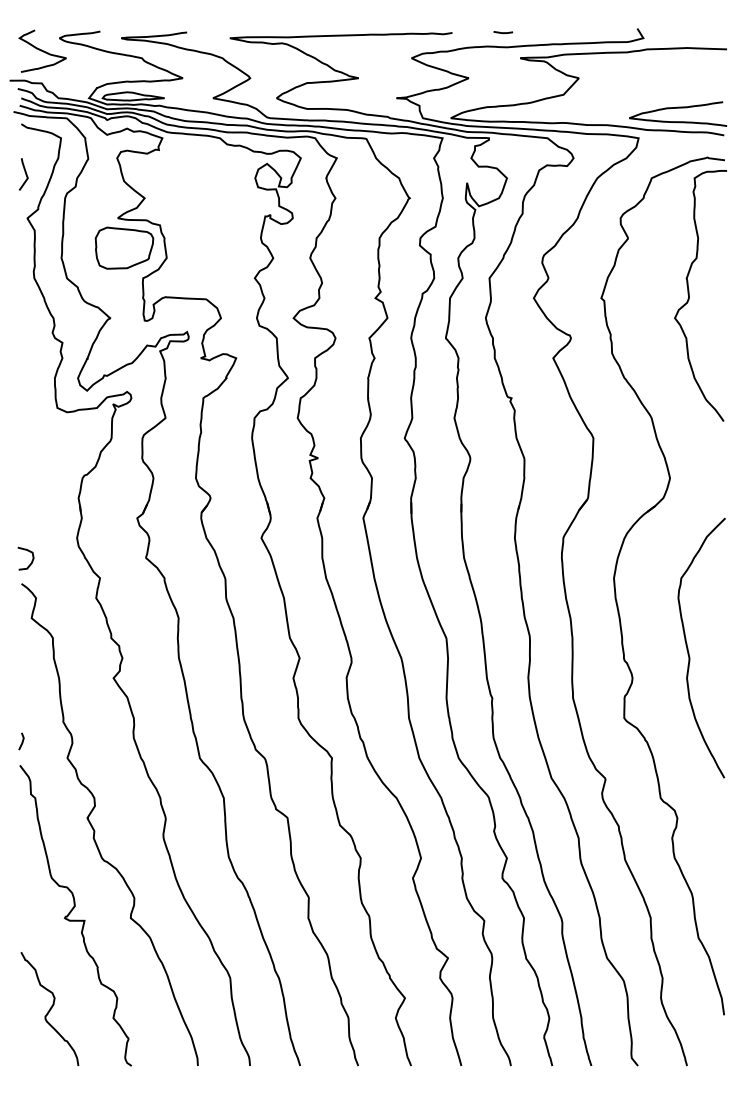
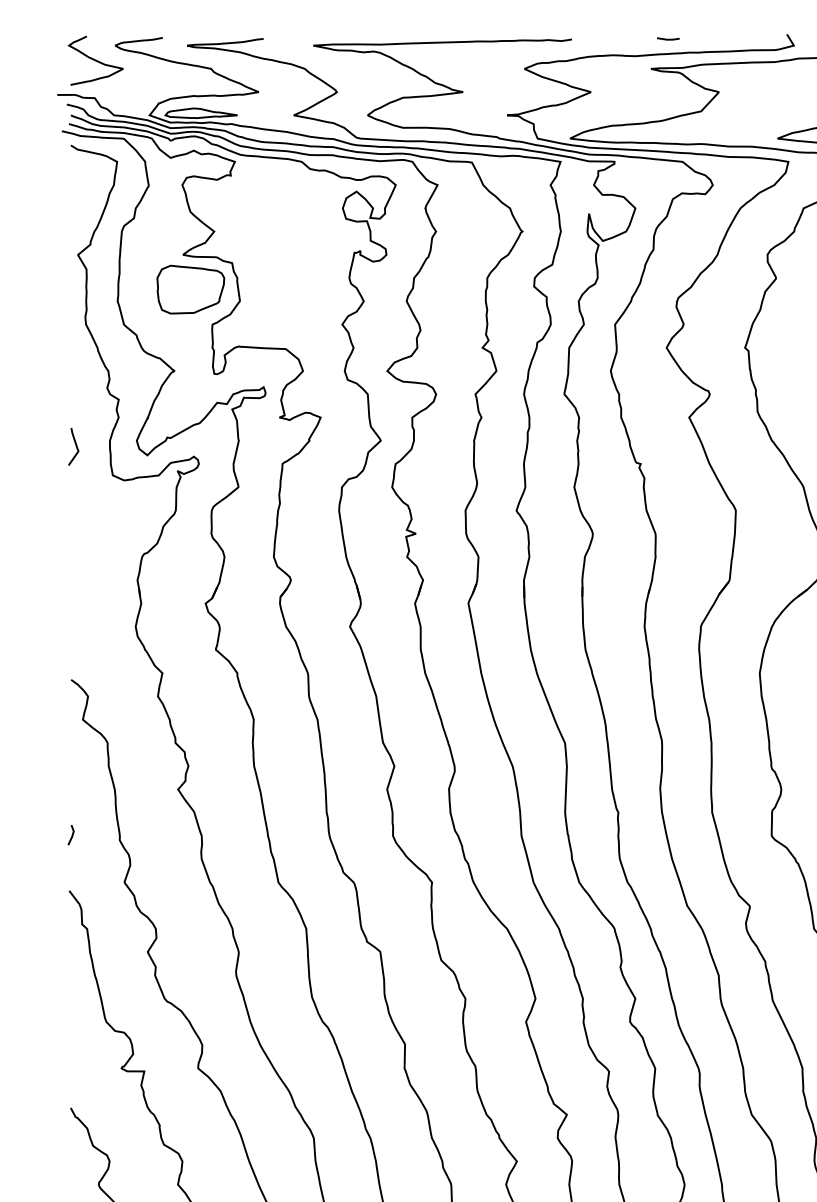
line: (503, 32) -> (668, 38), moved
curve: (25, 174) -> (75, 446), moved
curve: (31, 560) -> (82, 652), removed
line: (21, 741) -> (71, 835), moved

